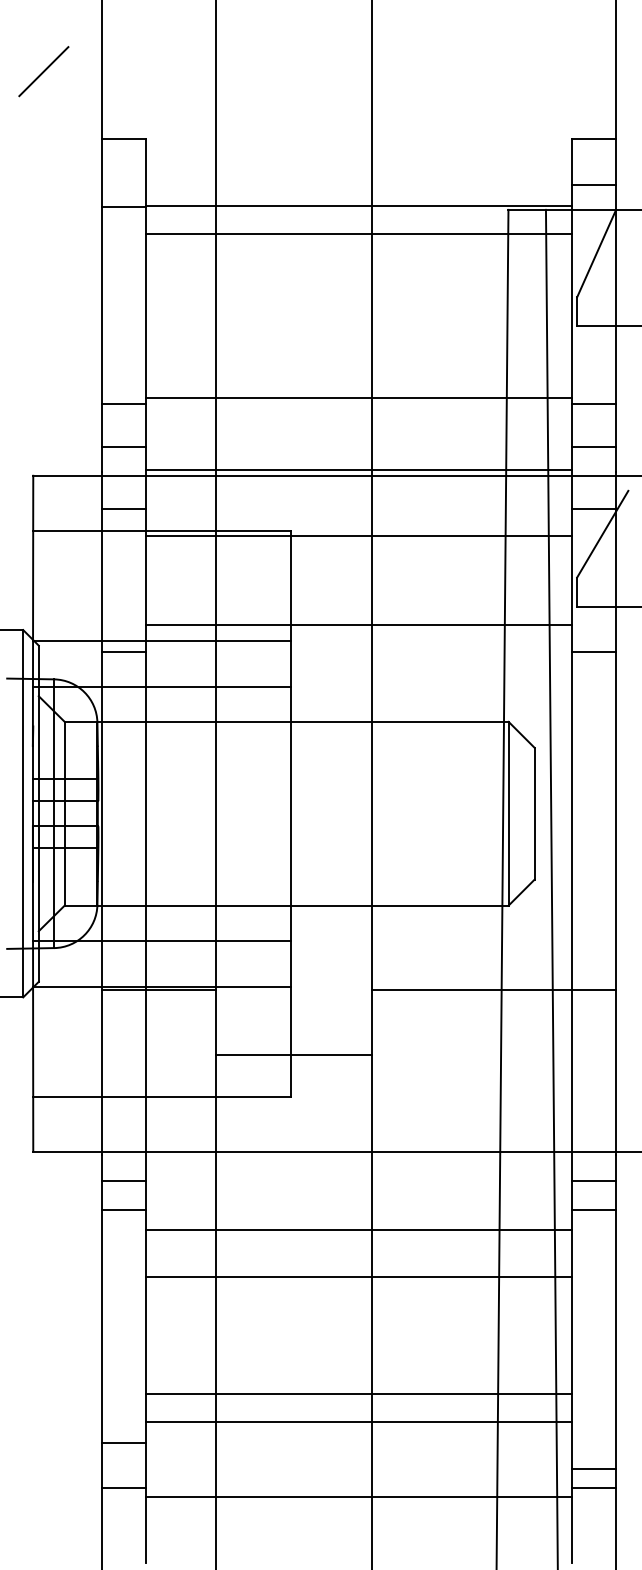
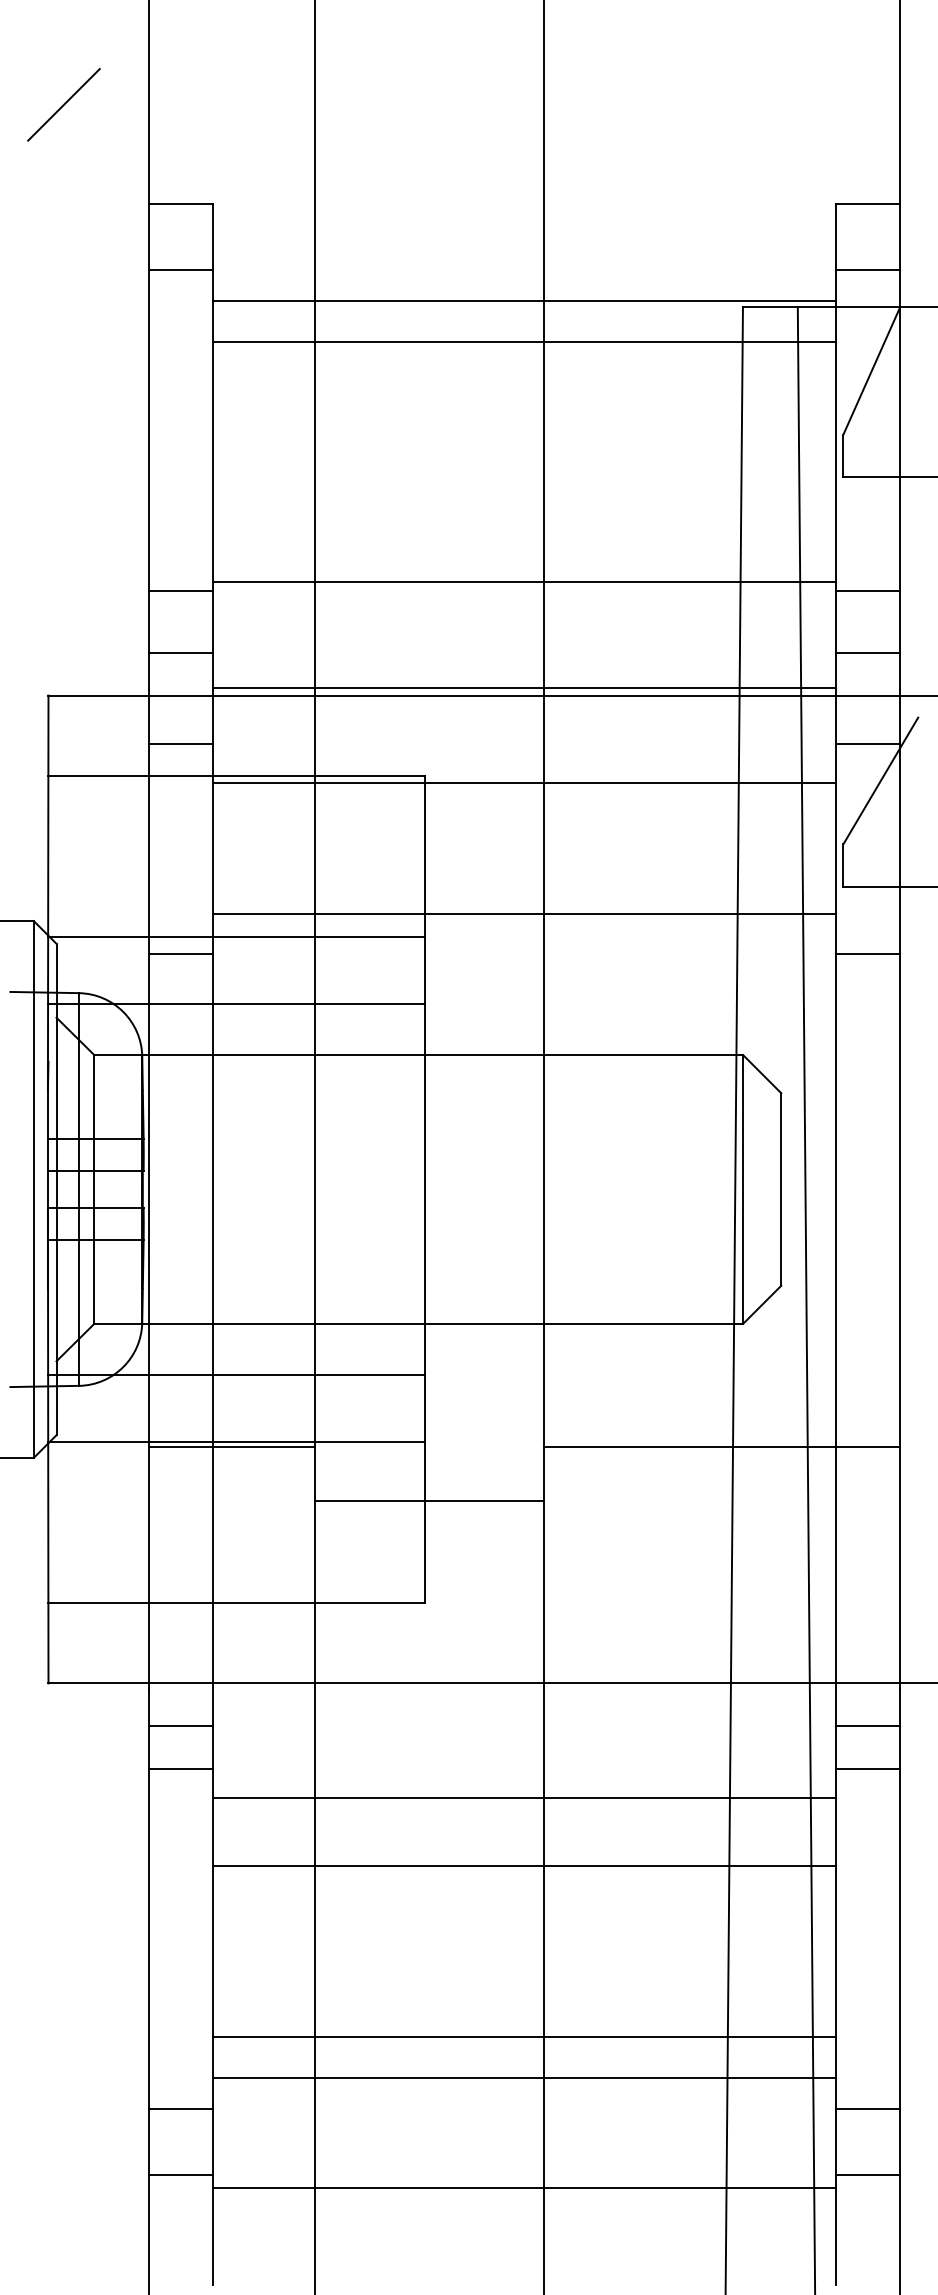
line: (123, 206) -> (180, 269), moved
line: (293, 1054) -> (428, 1500), moved
line: (594, 1468) -> (868, 2108), moved

